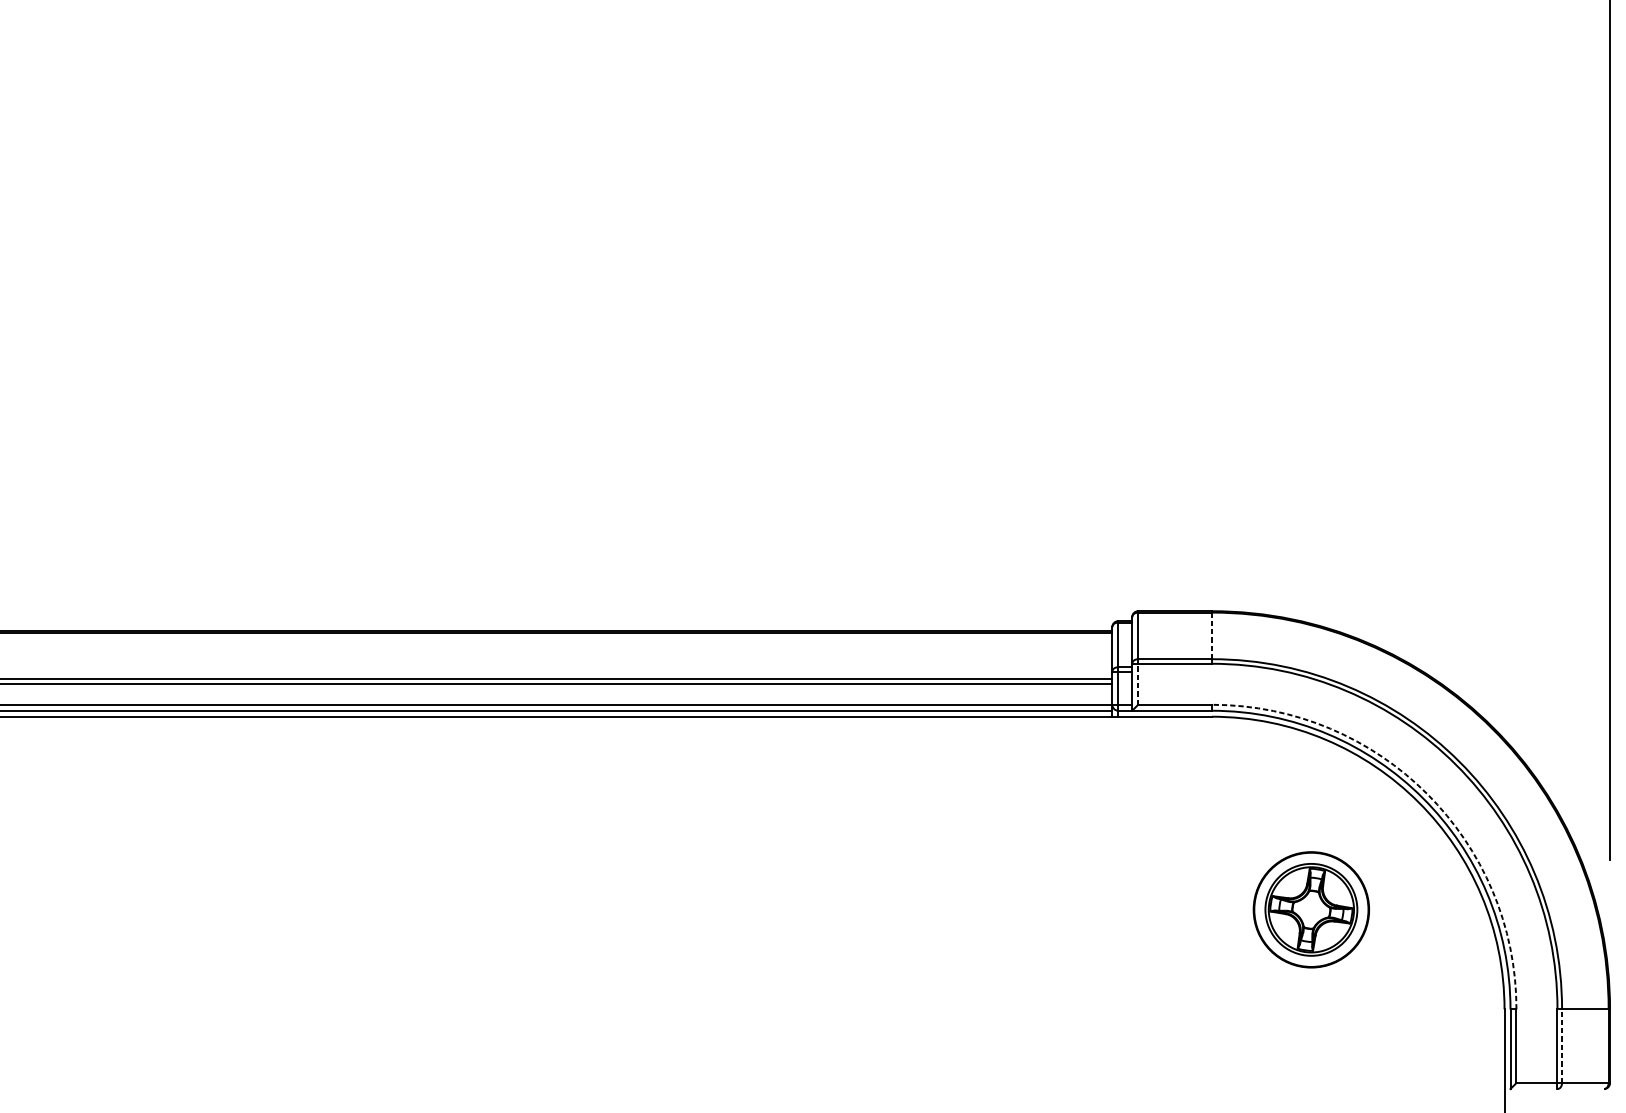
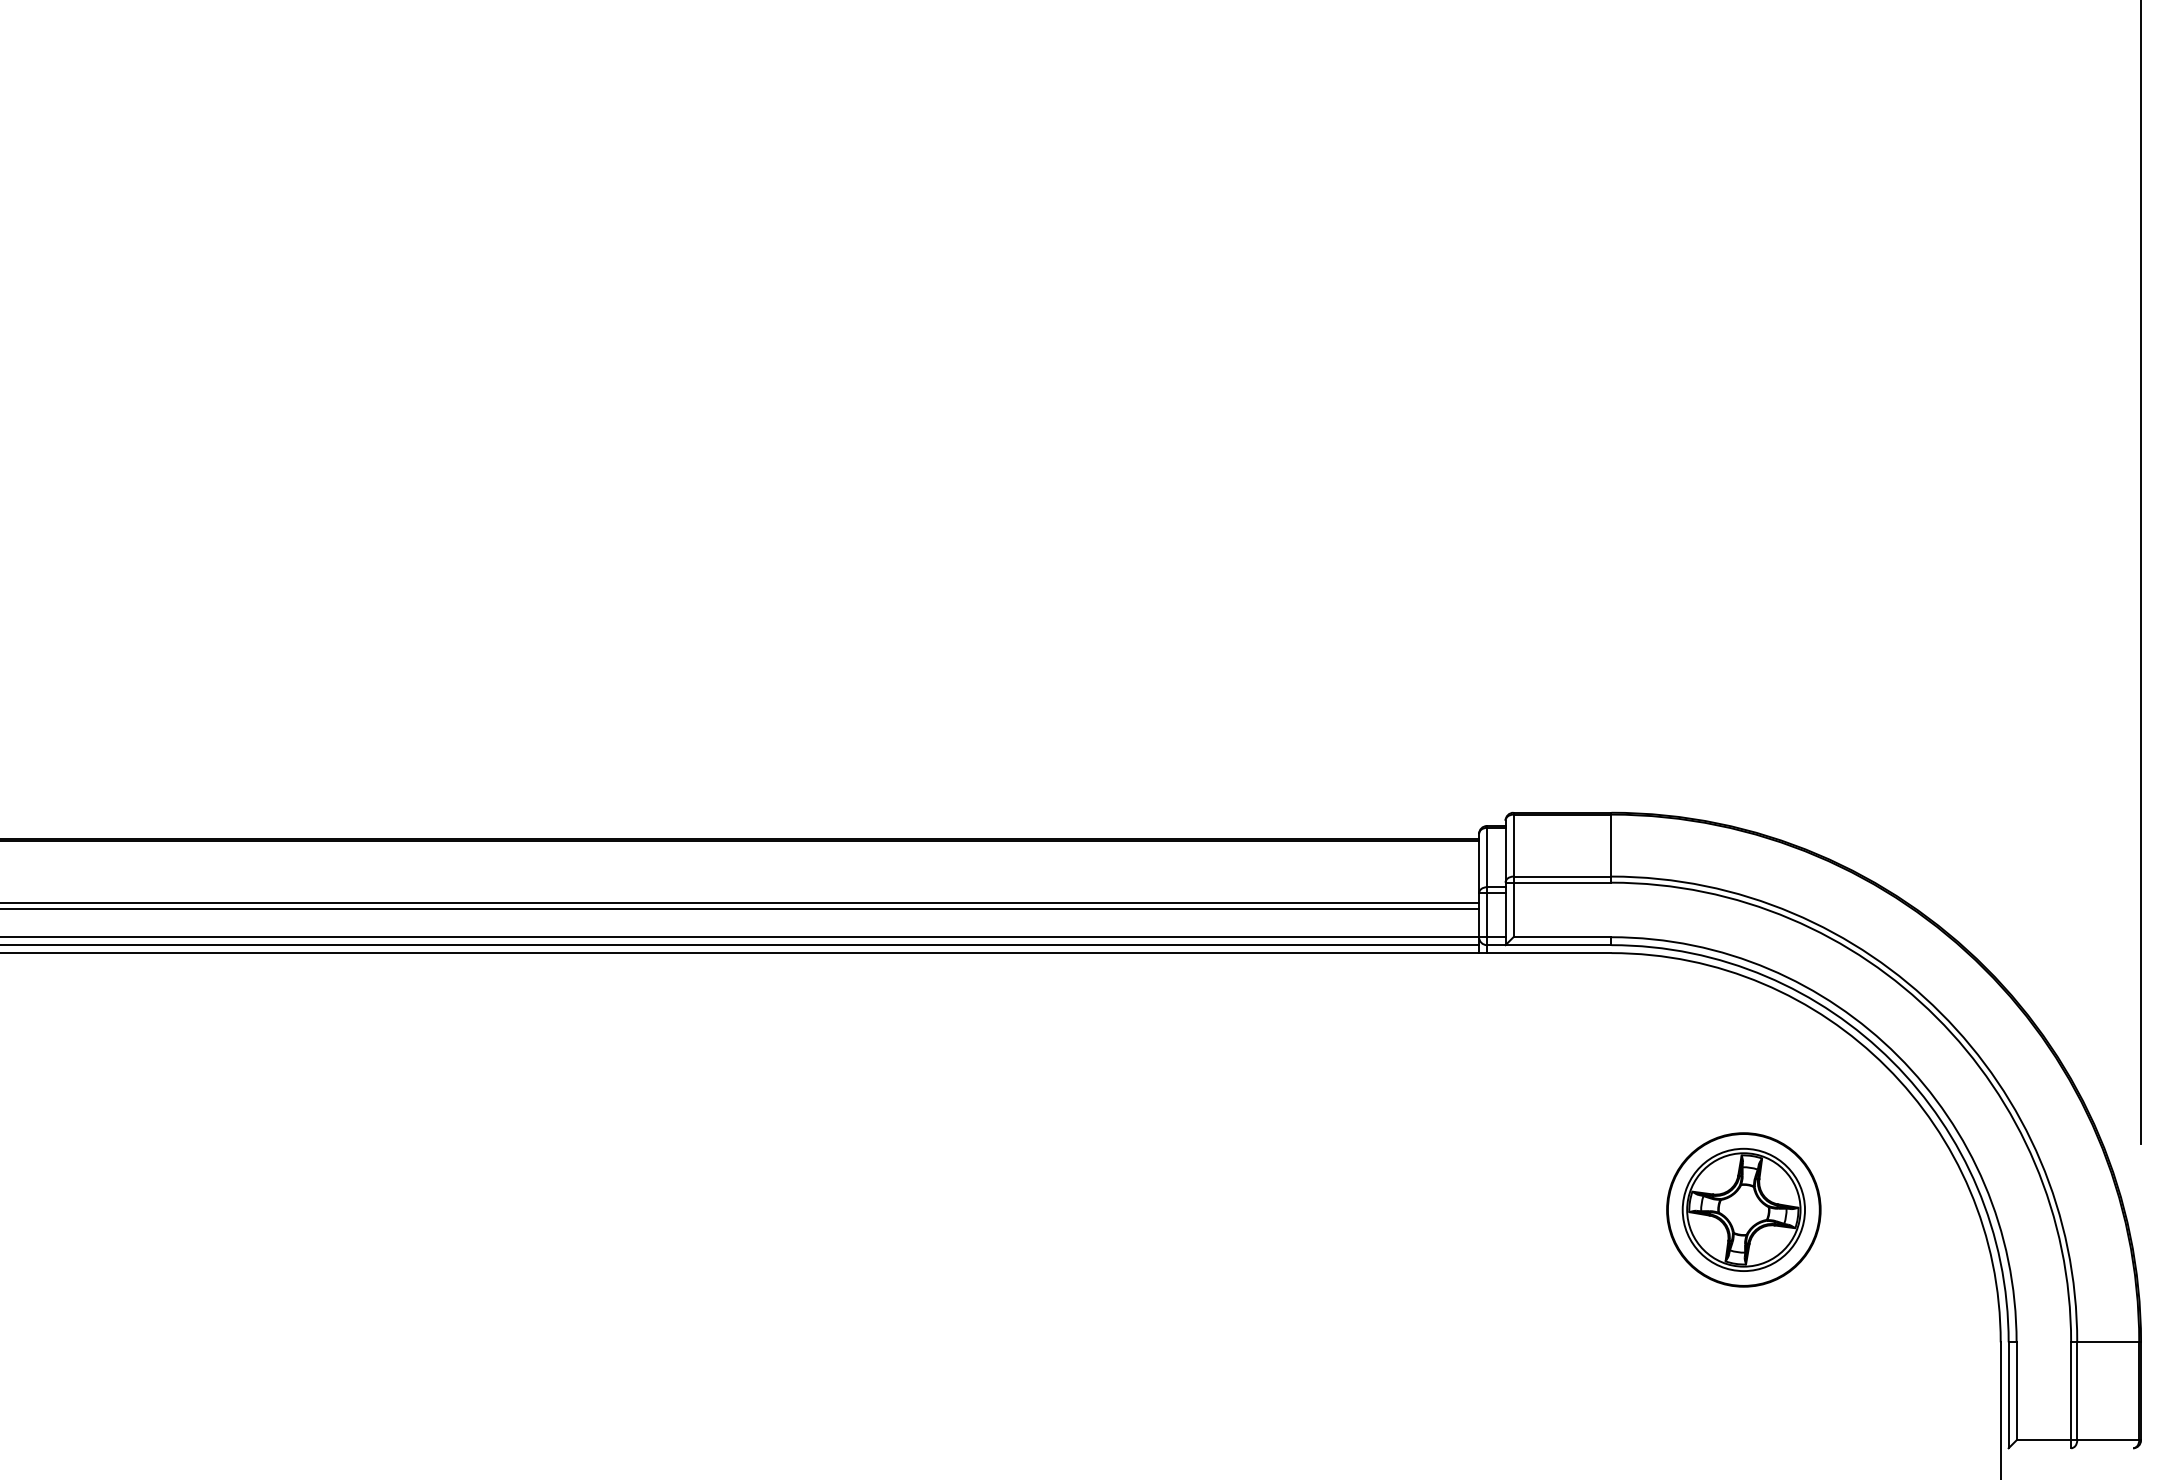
line: (1211, 635) -> (1611, 845), dashed -> solid
line: (1138, 683) -> (1513, 909), dashed -> solid
arc: (1426, 793) -> (1897, 1055), dashed -> solid
line: (1562, 1046) -> (2077, 1391), dashed -> solid

